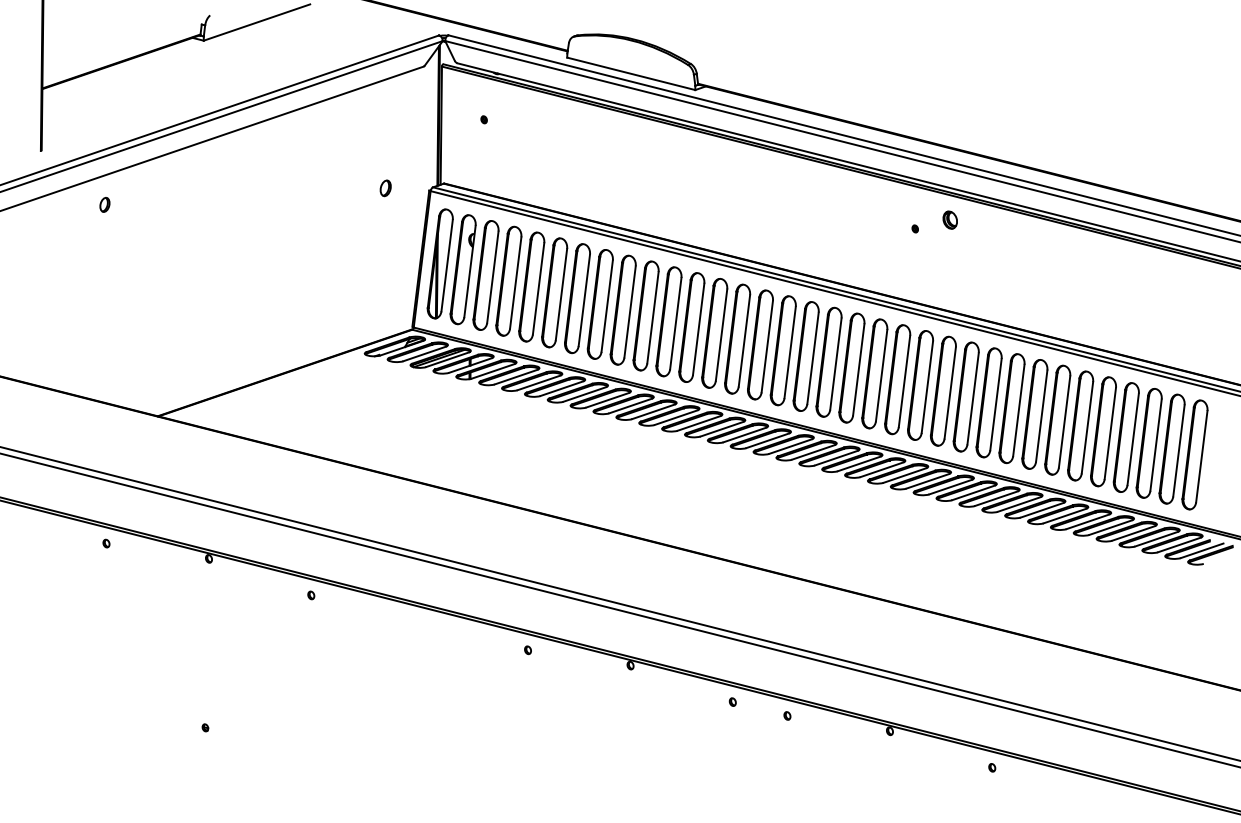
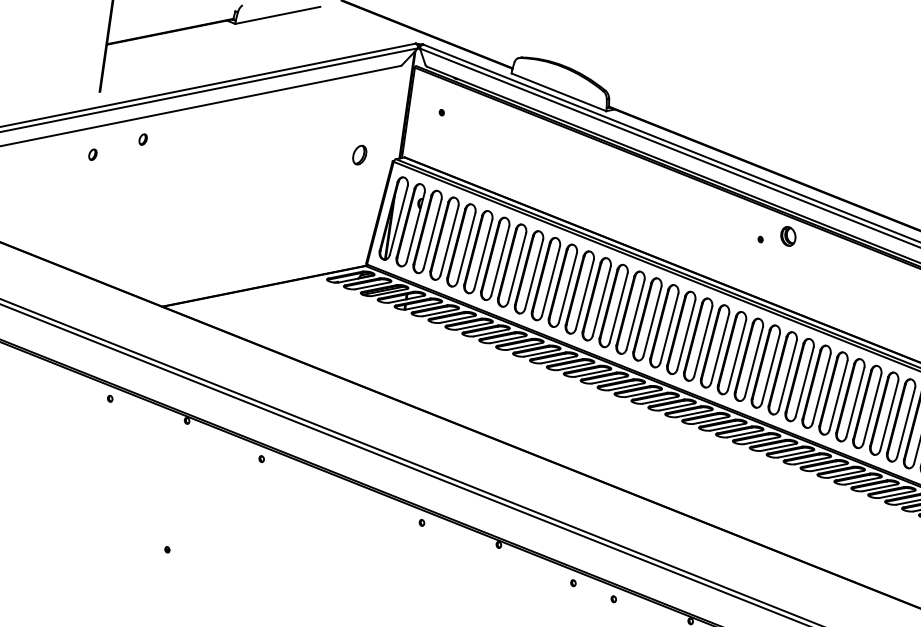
part: (385, 188) -> (359, 155), size x1.6
part: (949, 219) -> (787, 235), size x1.4
part: (42, 232) -> (92, 154), added

